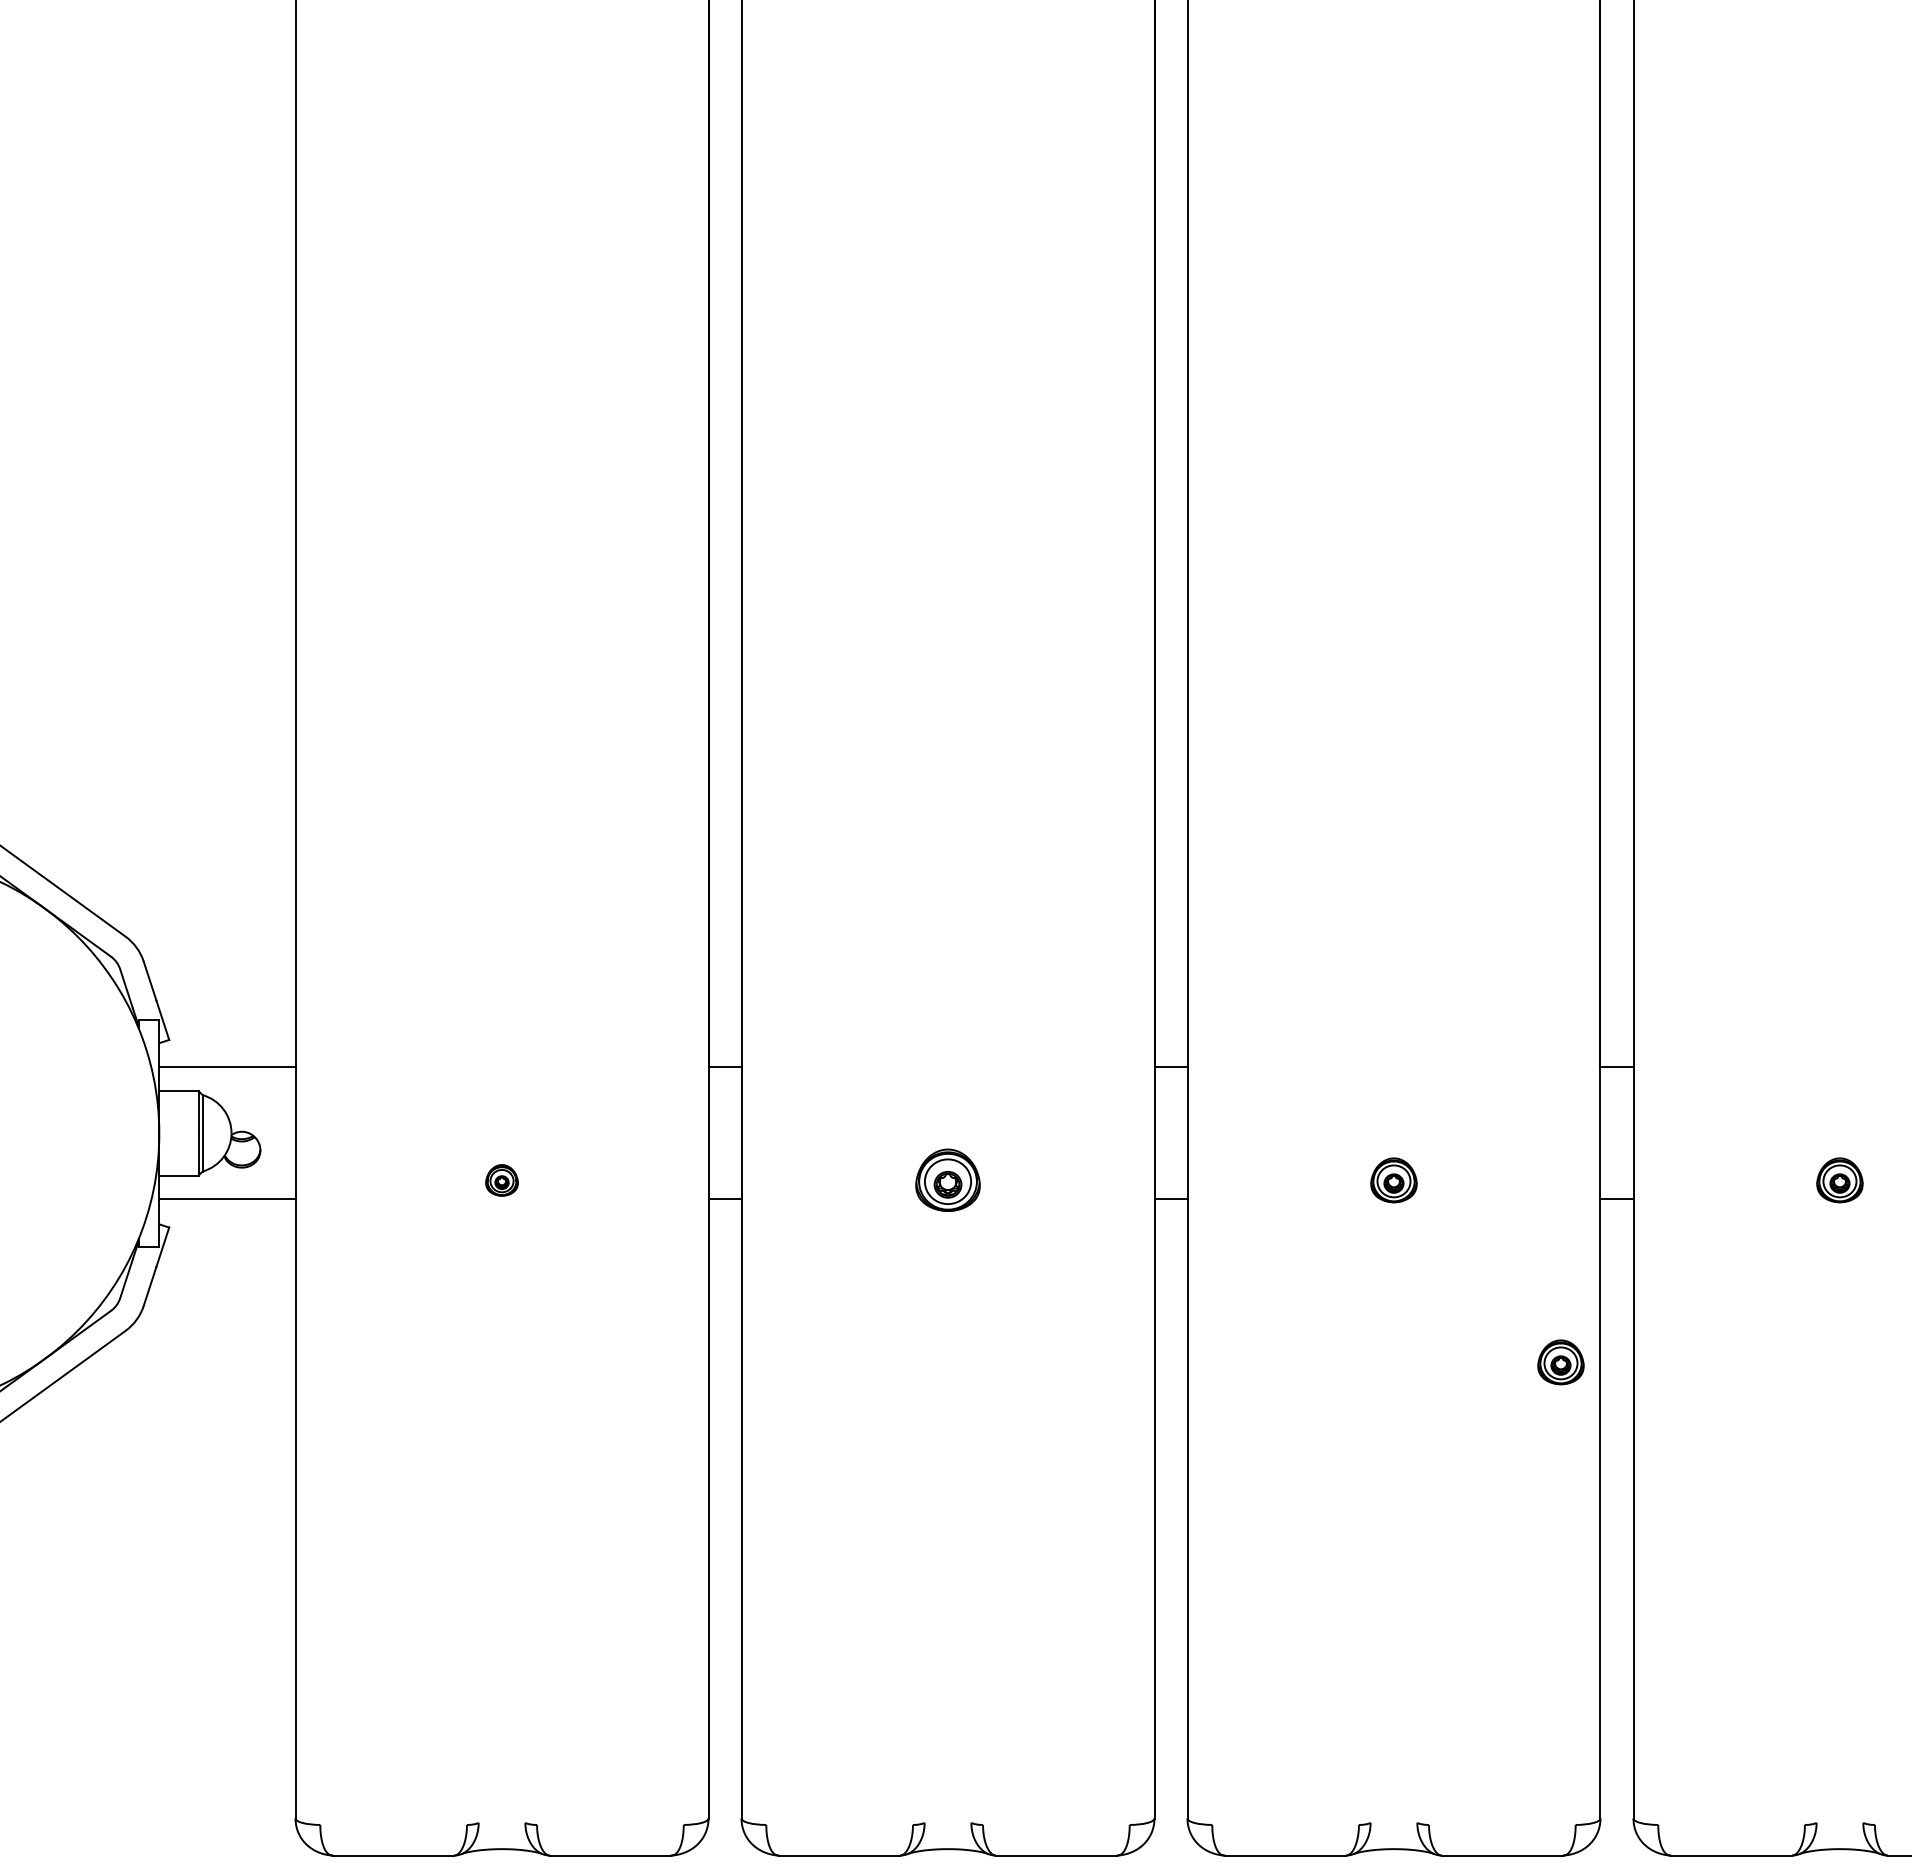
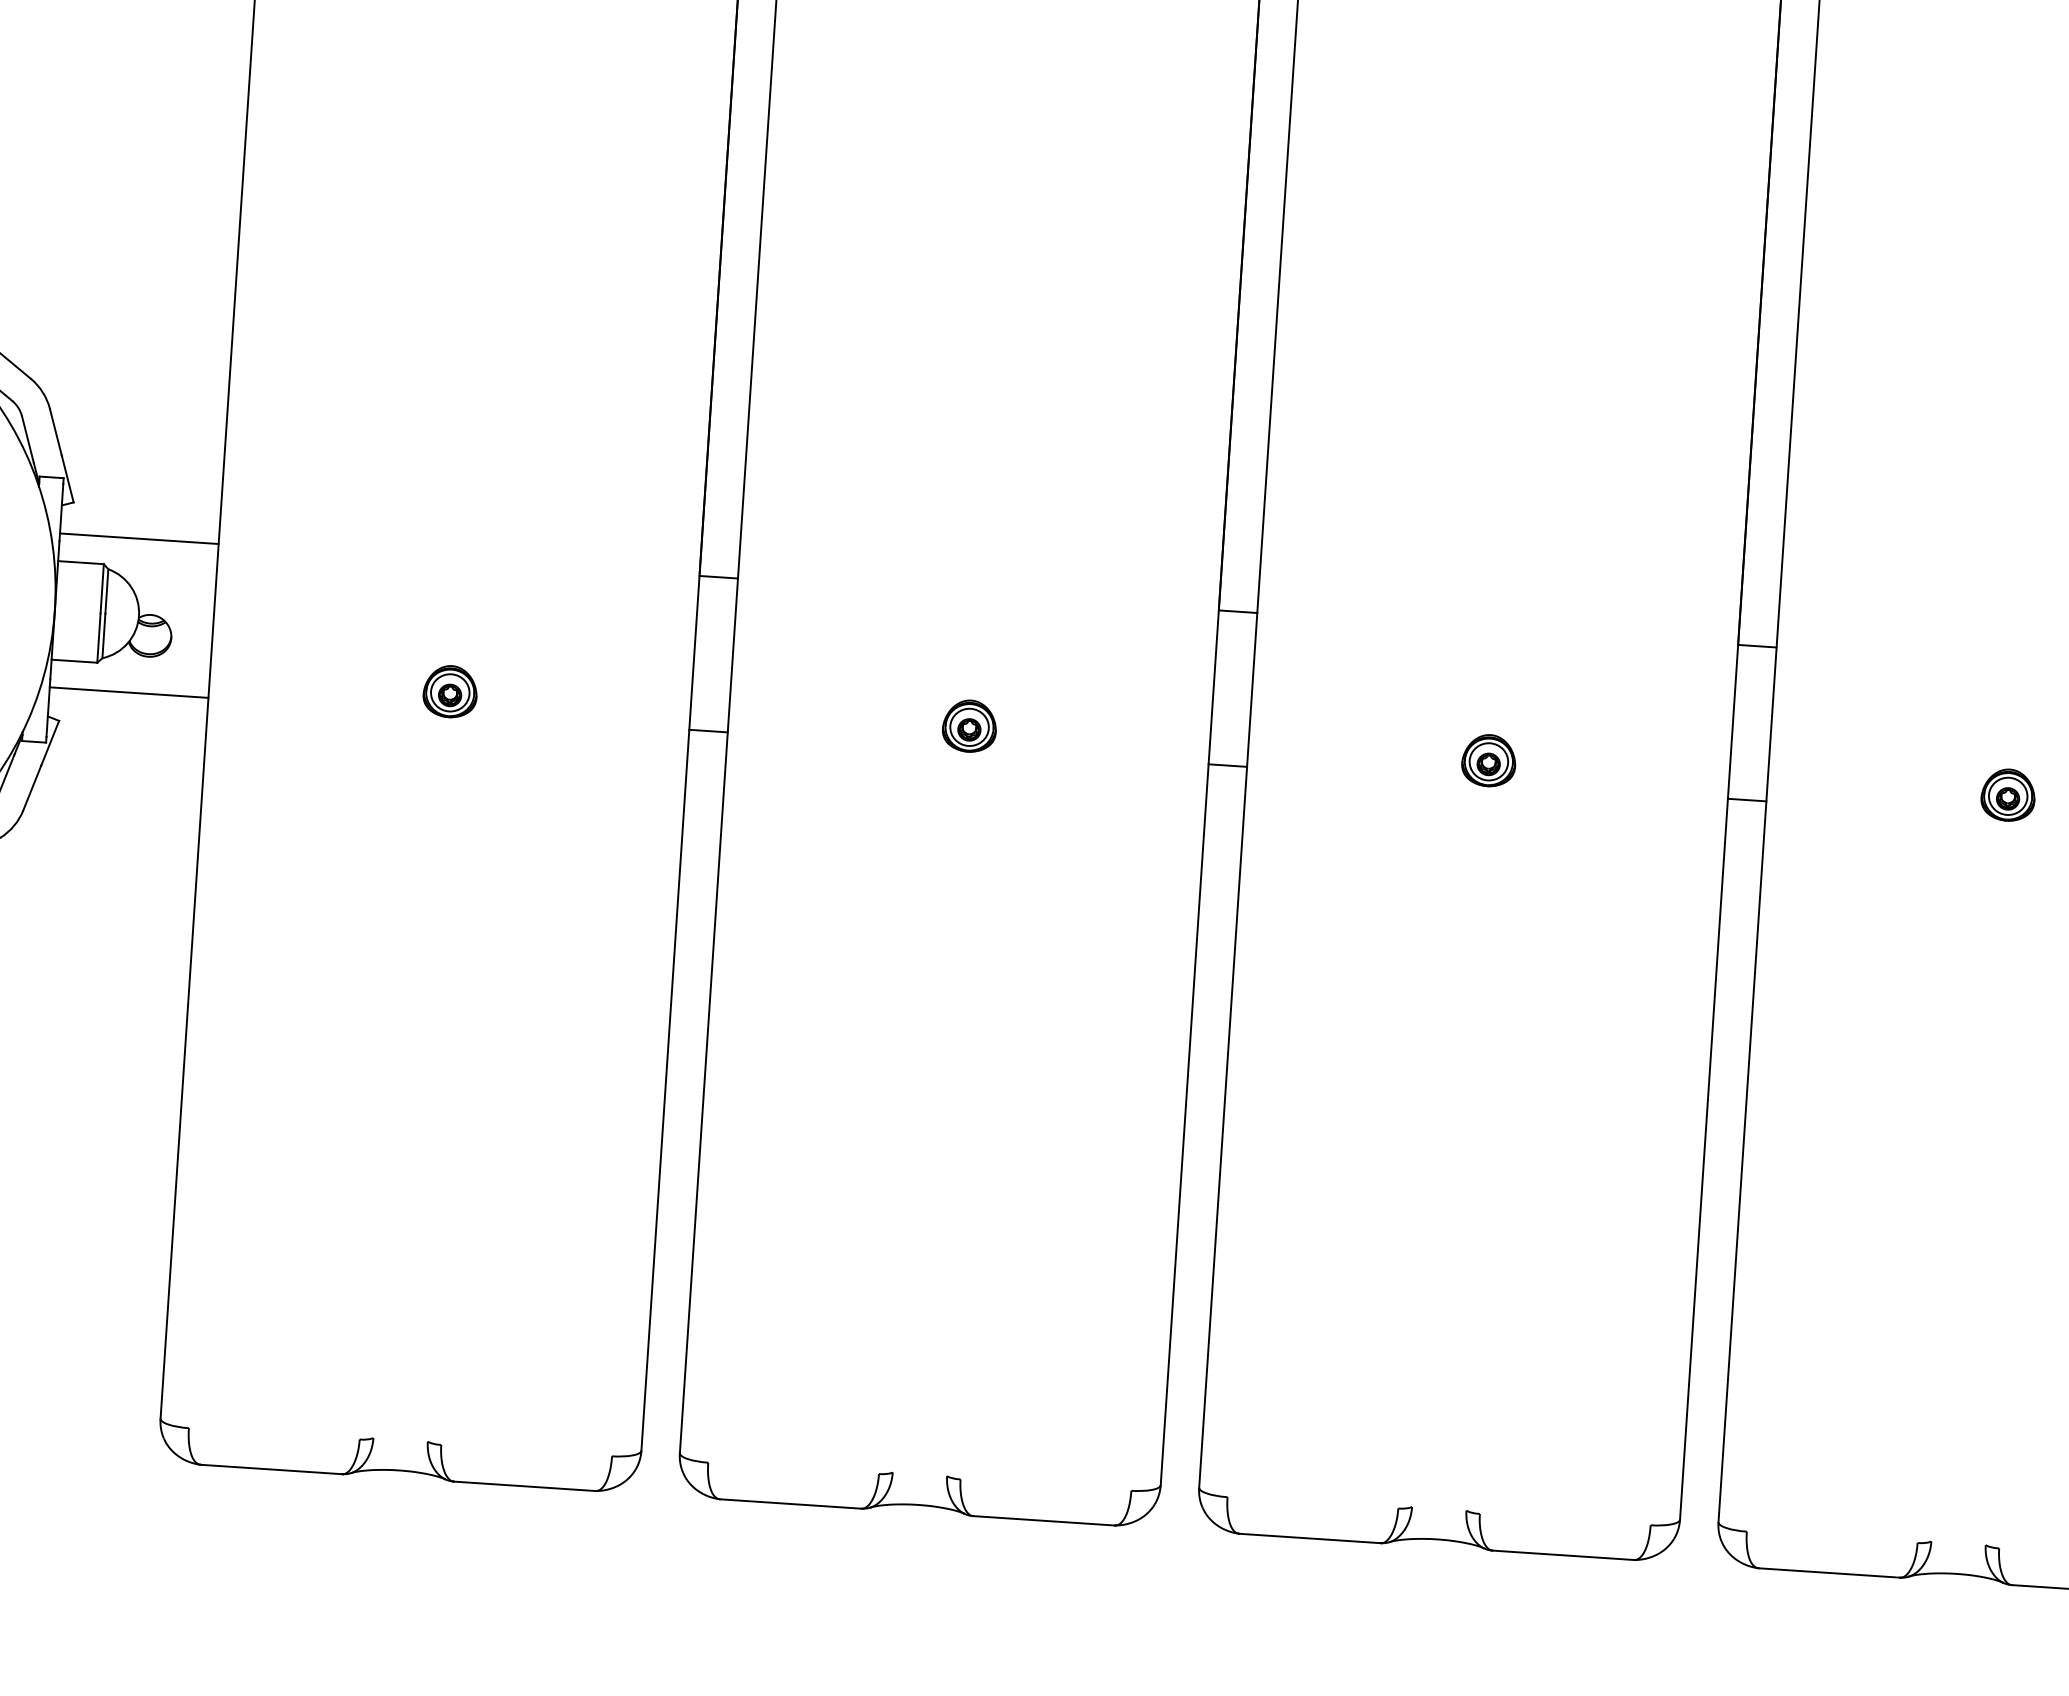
part: (501, 1180) -> (449, 691), size x1.43
part: (947, 1180) -> (969, 726), size x0.71
part: (1560, 1362) -> (1668, 985), removed

